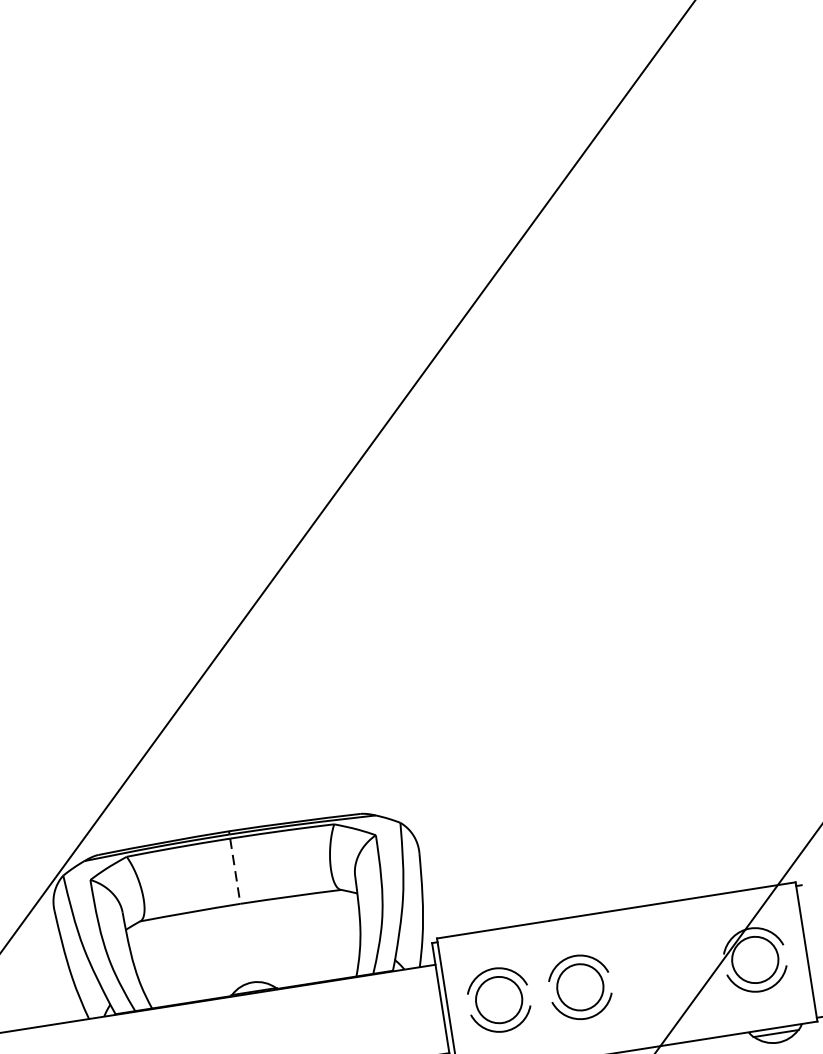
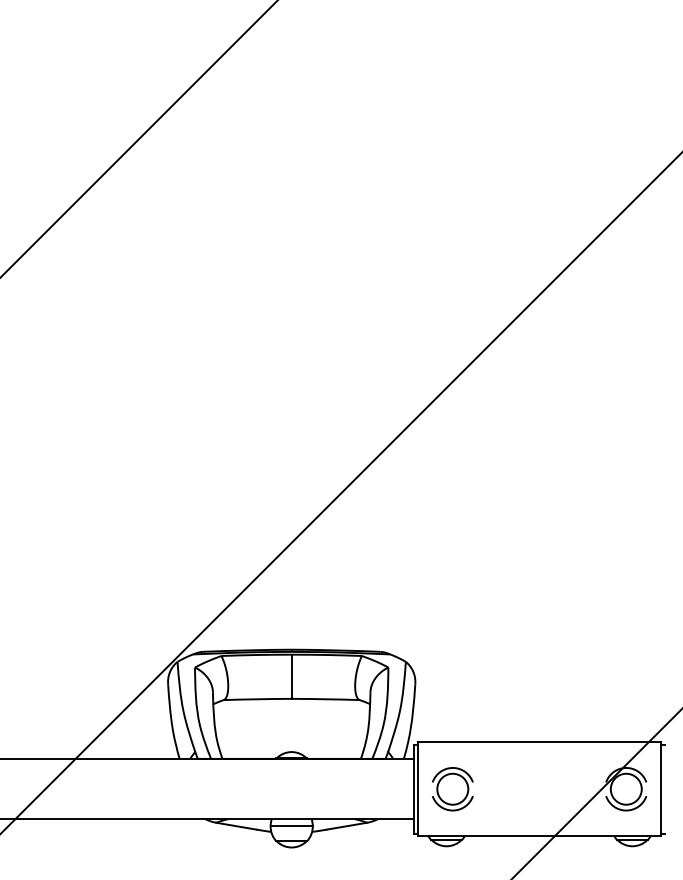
line: (235, 872) -> (291, 677), dashed -> solid
part: (579, 987) -> (507, 789), removed

